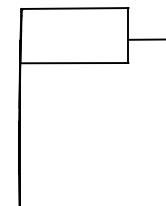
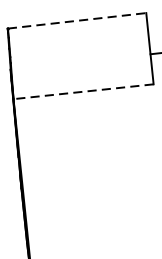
line: (75, 8) -> (77, 20), solid -> dashed
line: (73, 63) -> (82, 92), solid -> dashed

